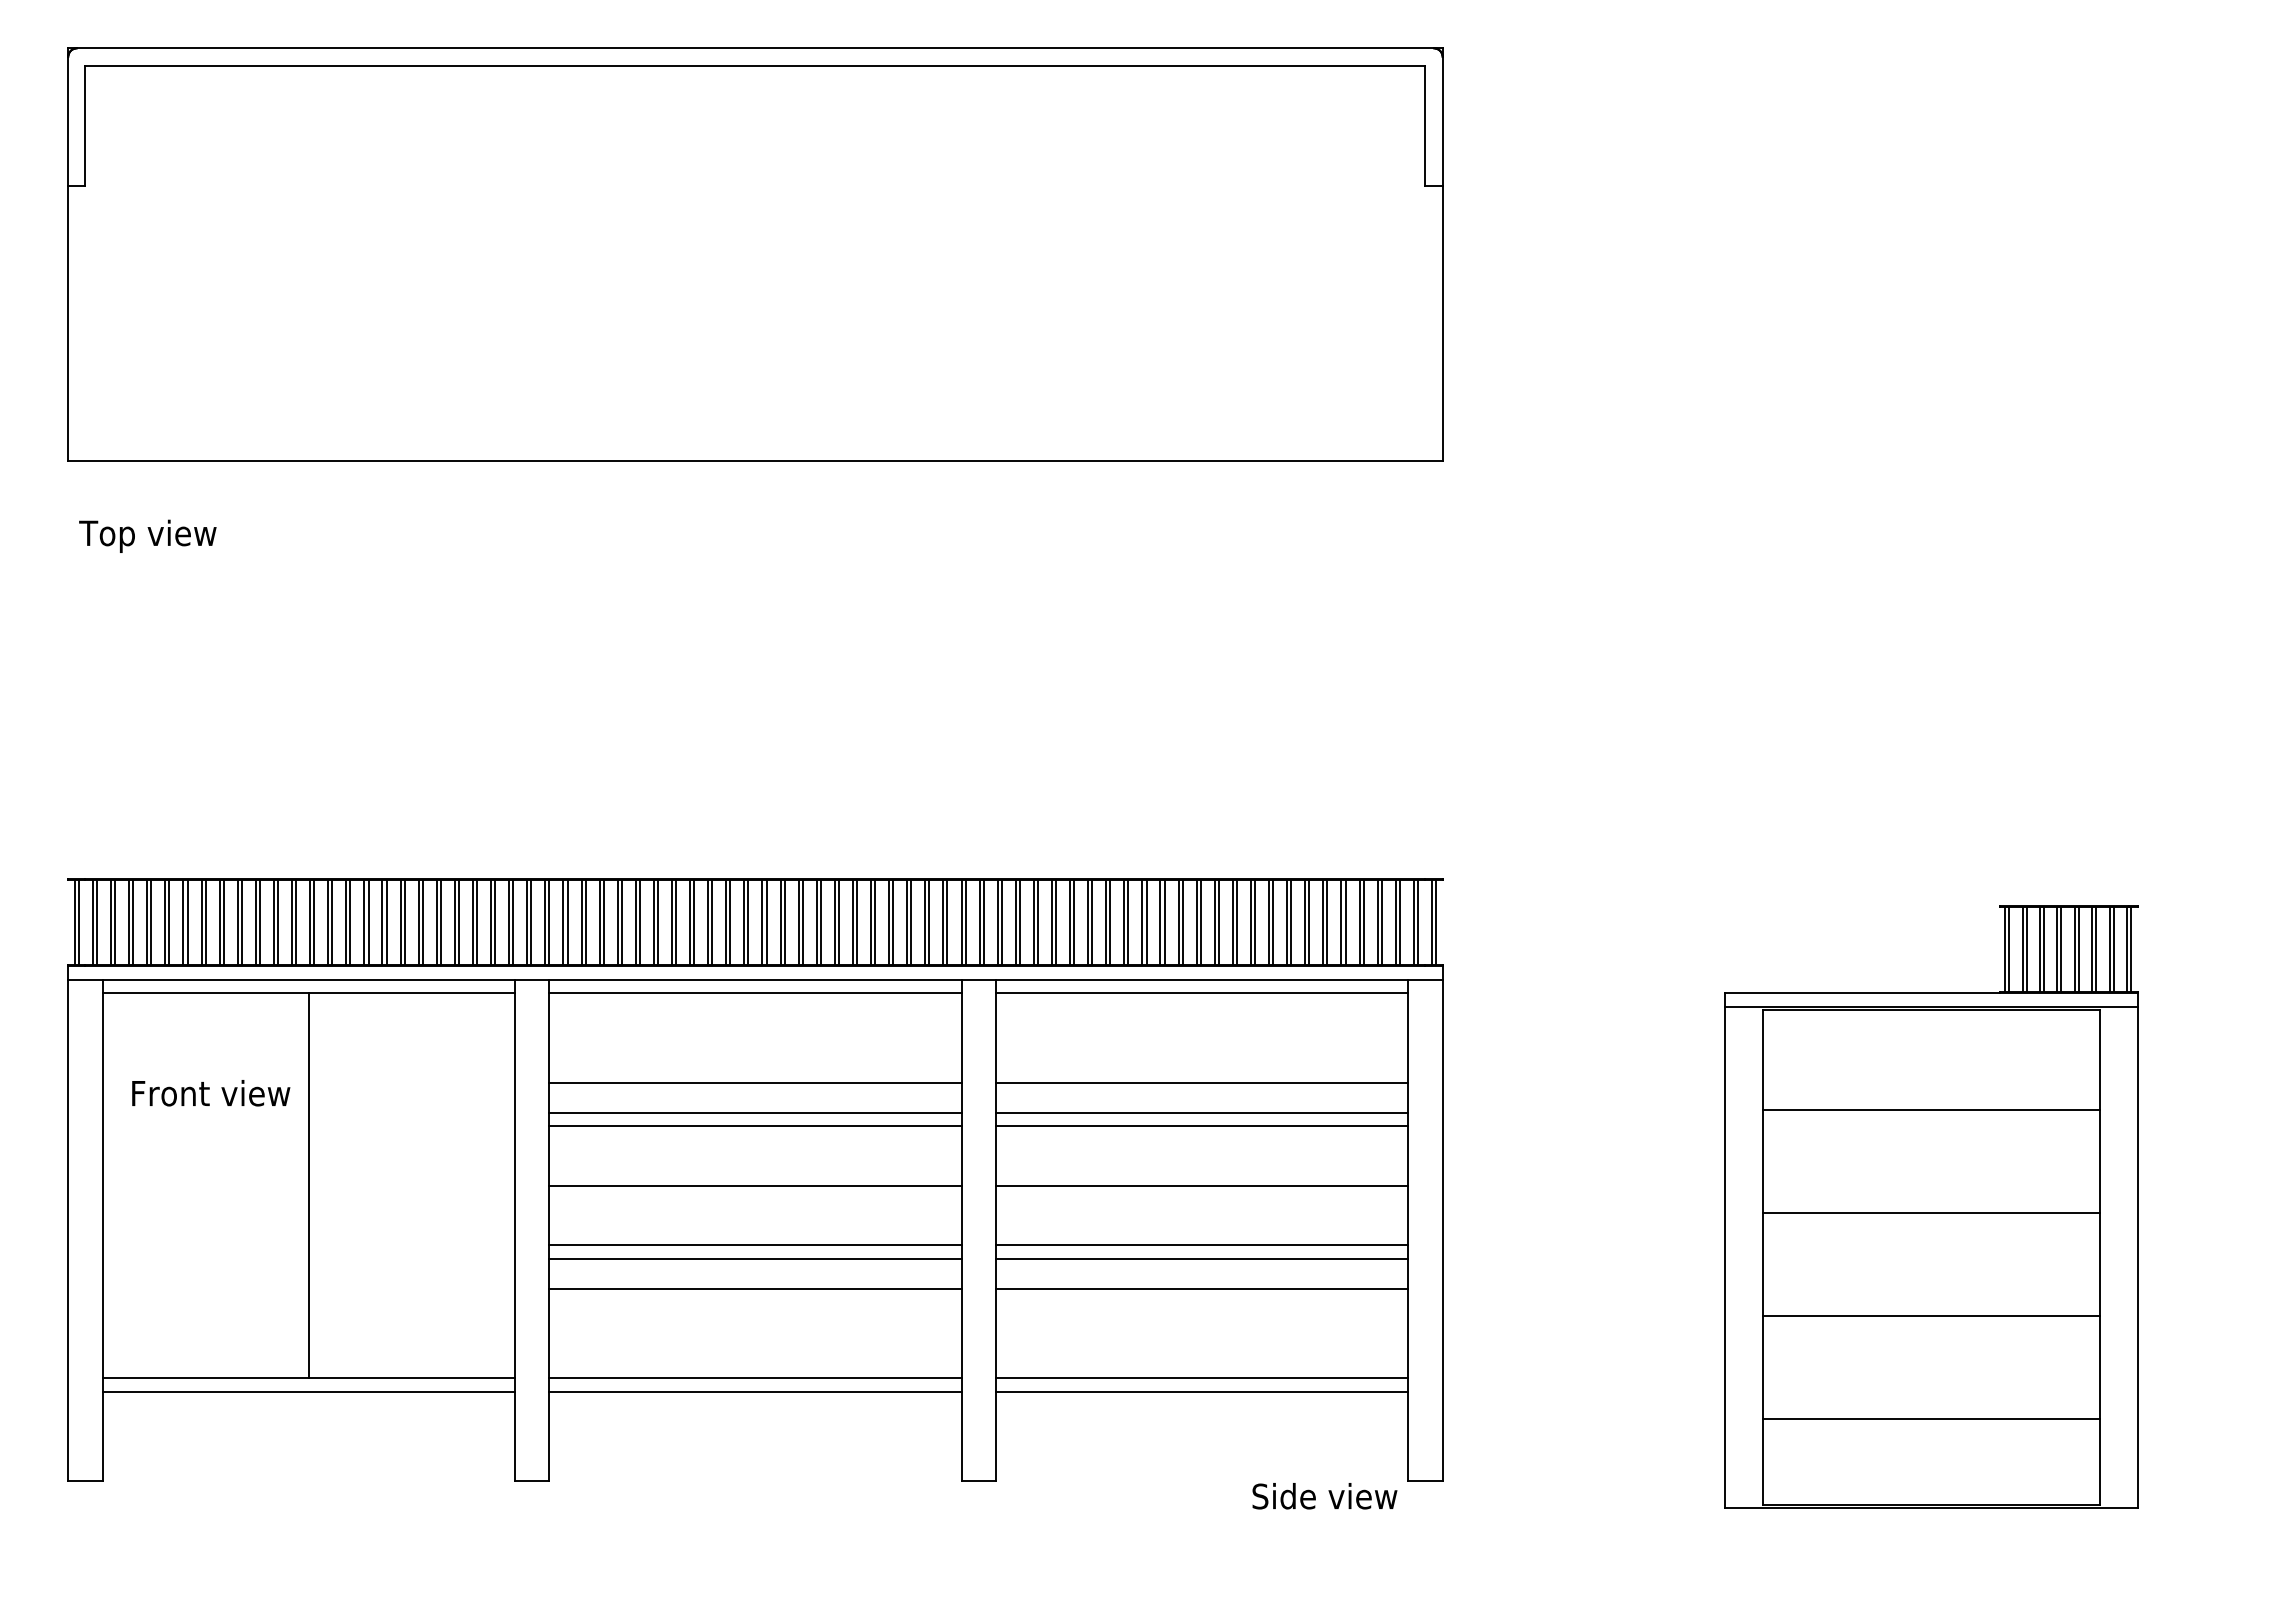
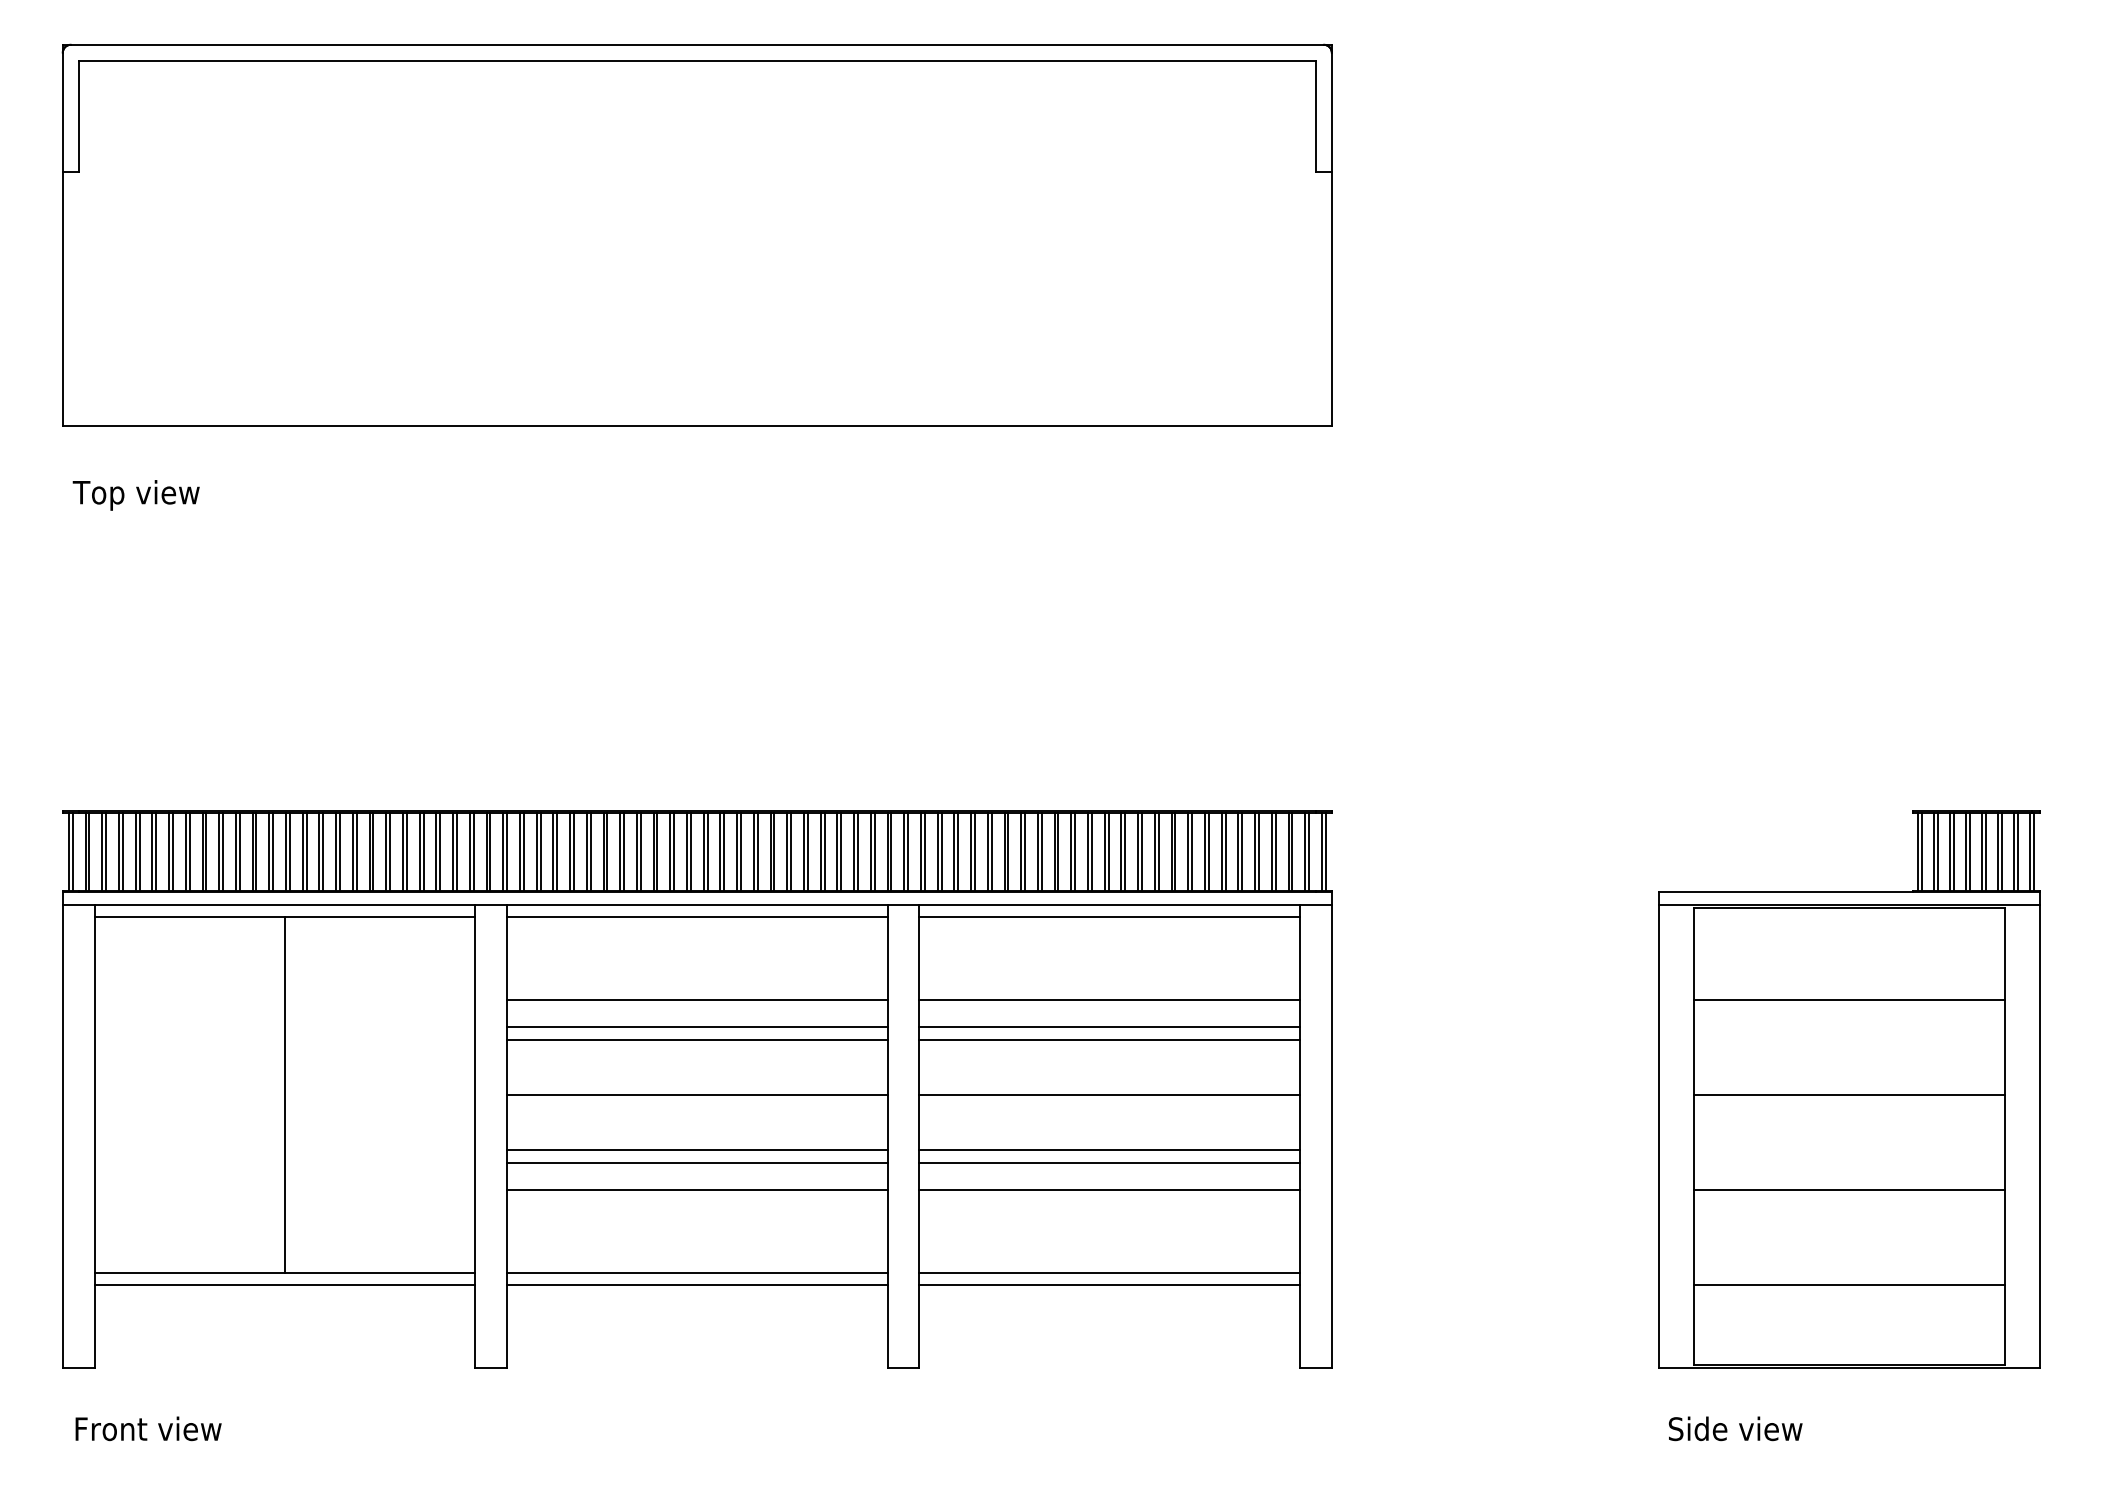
text: (211, 1093) -> (148, 1429), moved
part: (1931, 1206) -> (1849, 1089), moved
text: (1324, 1496) -> (1735, 1429), moved

